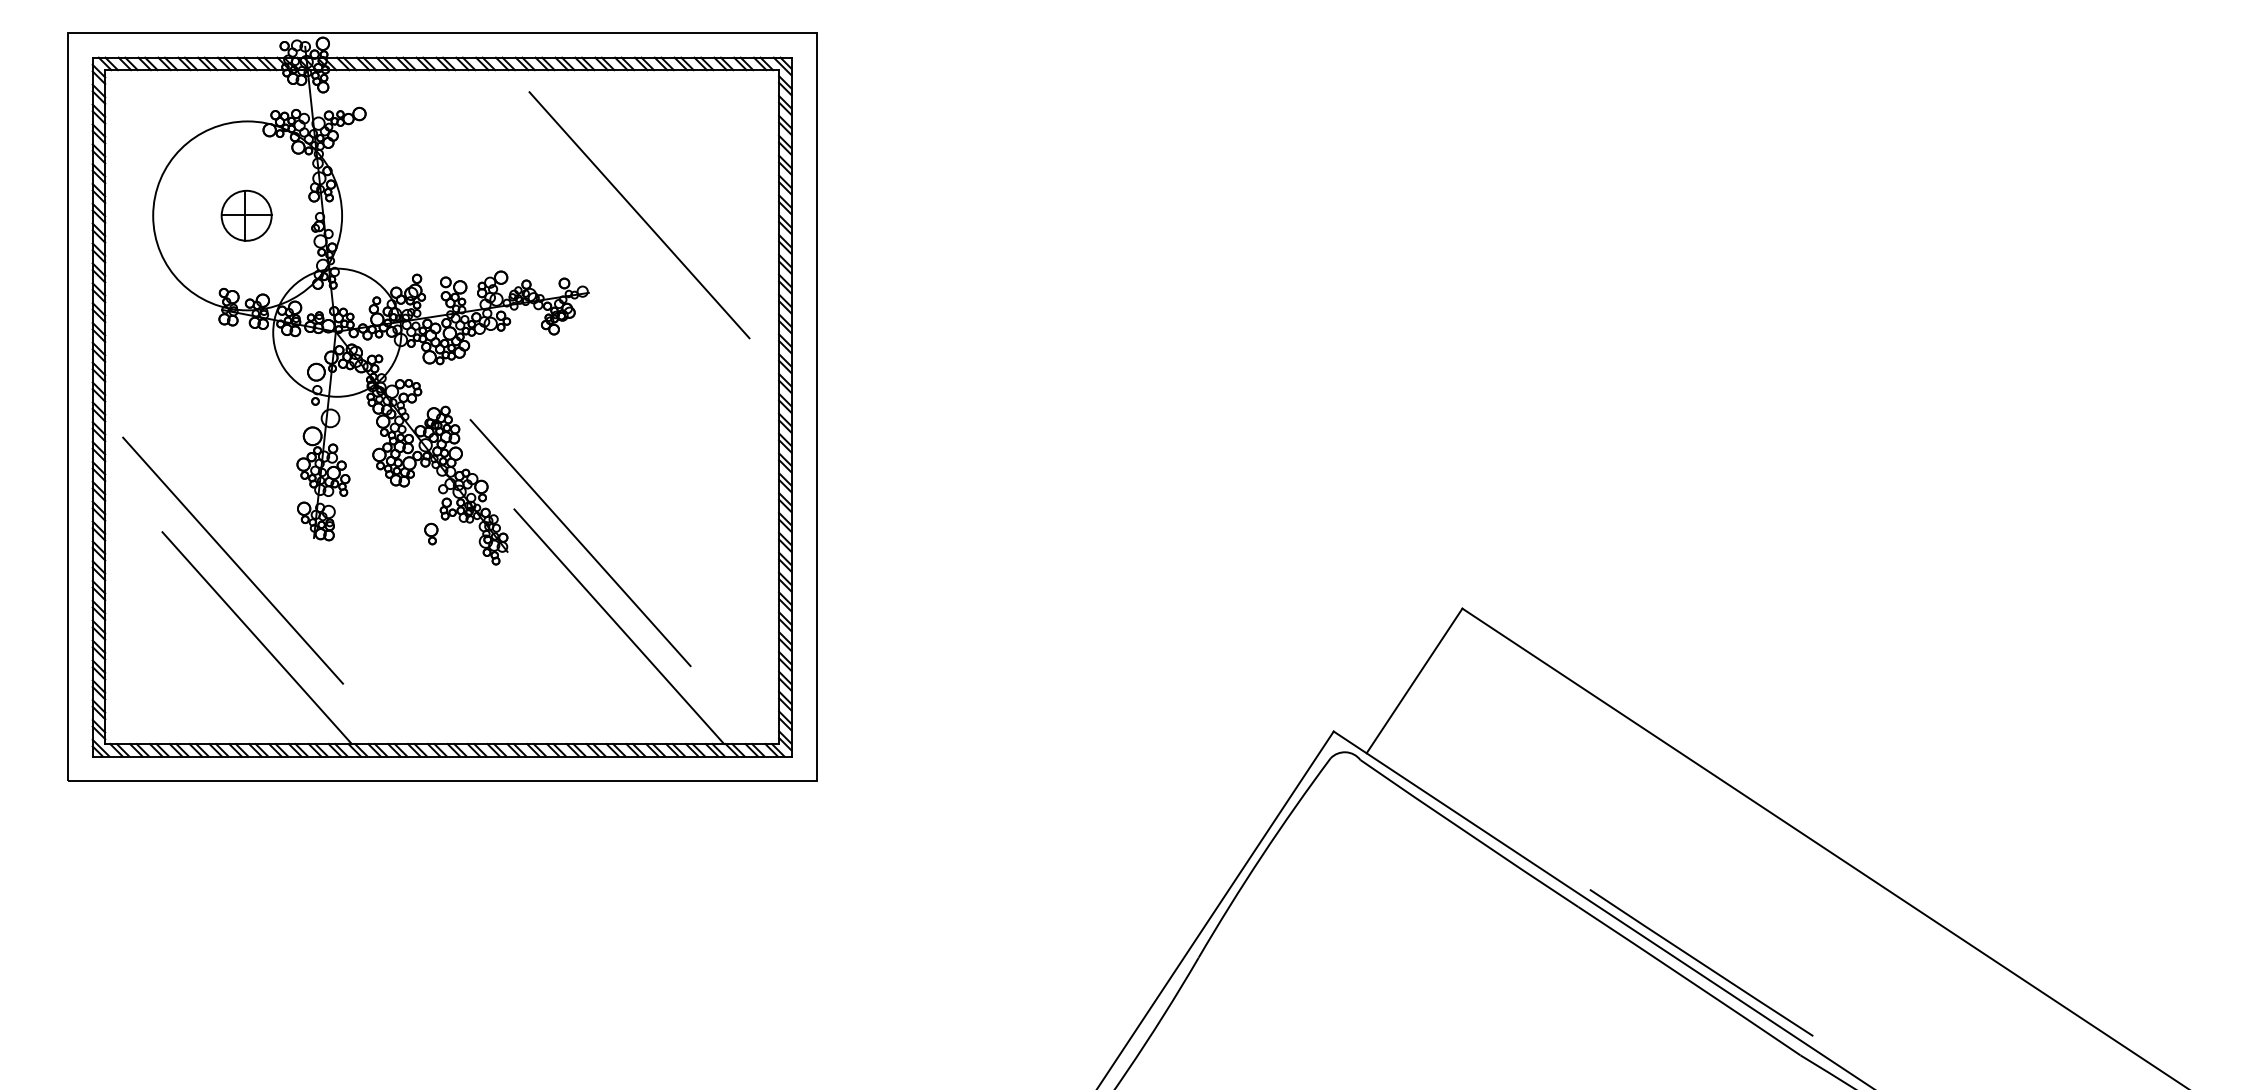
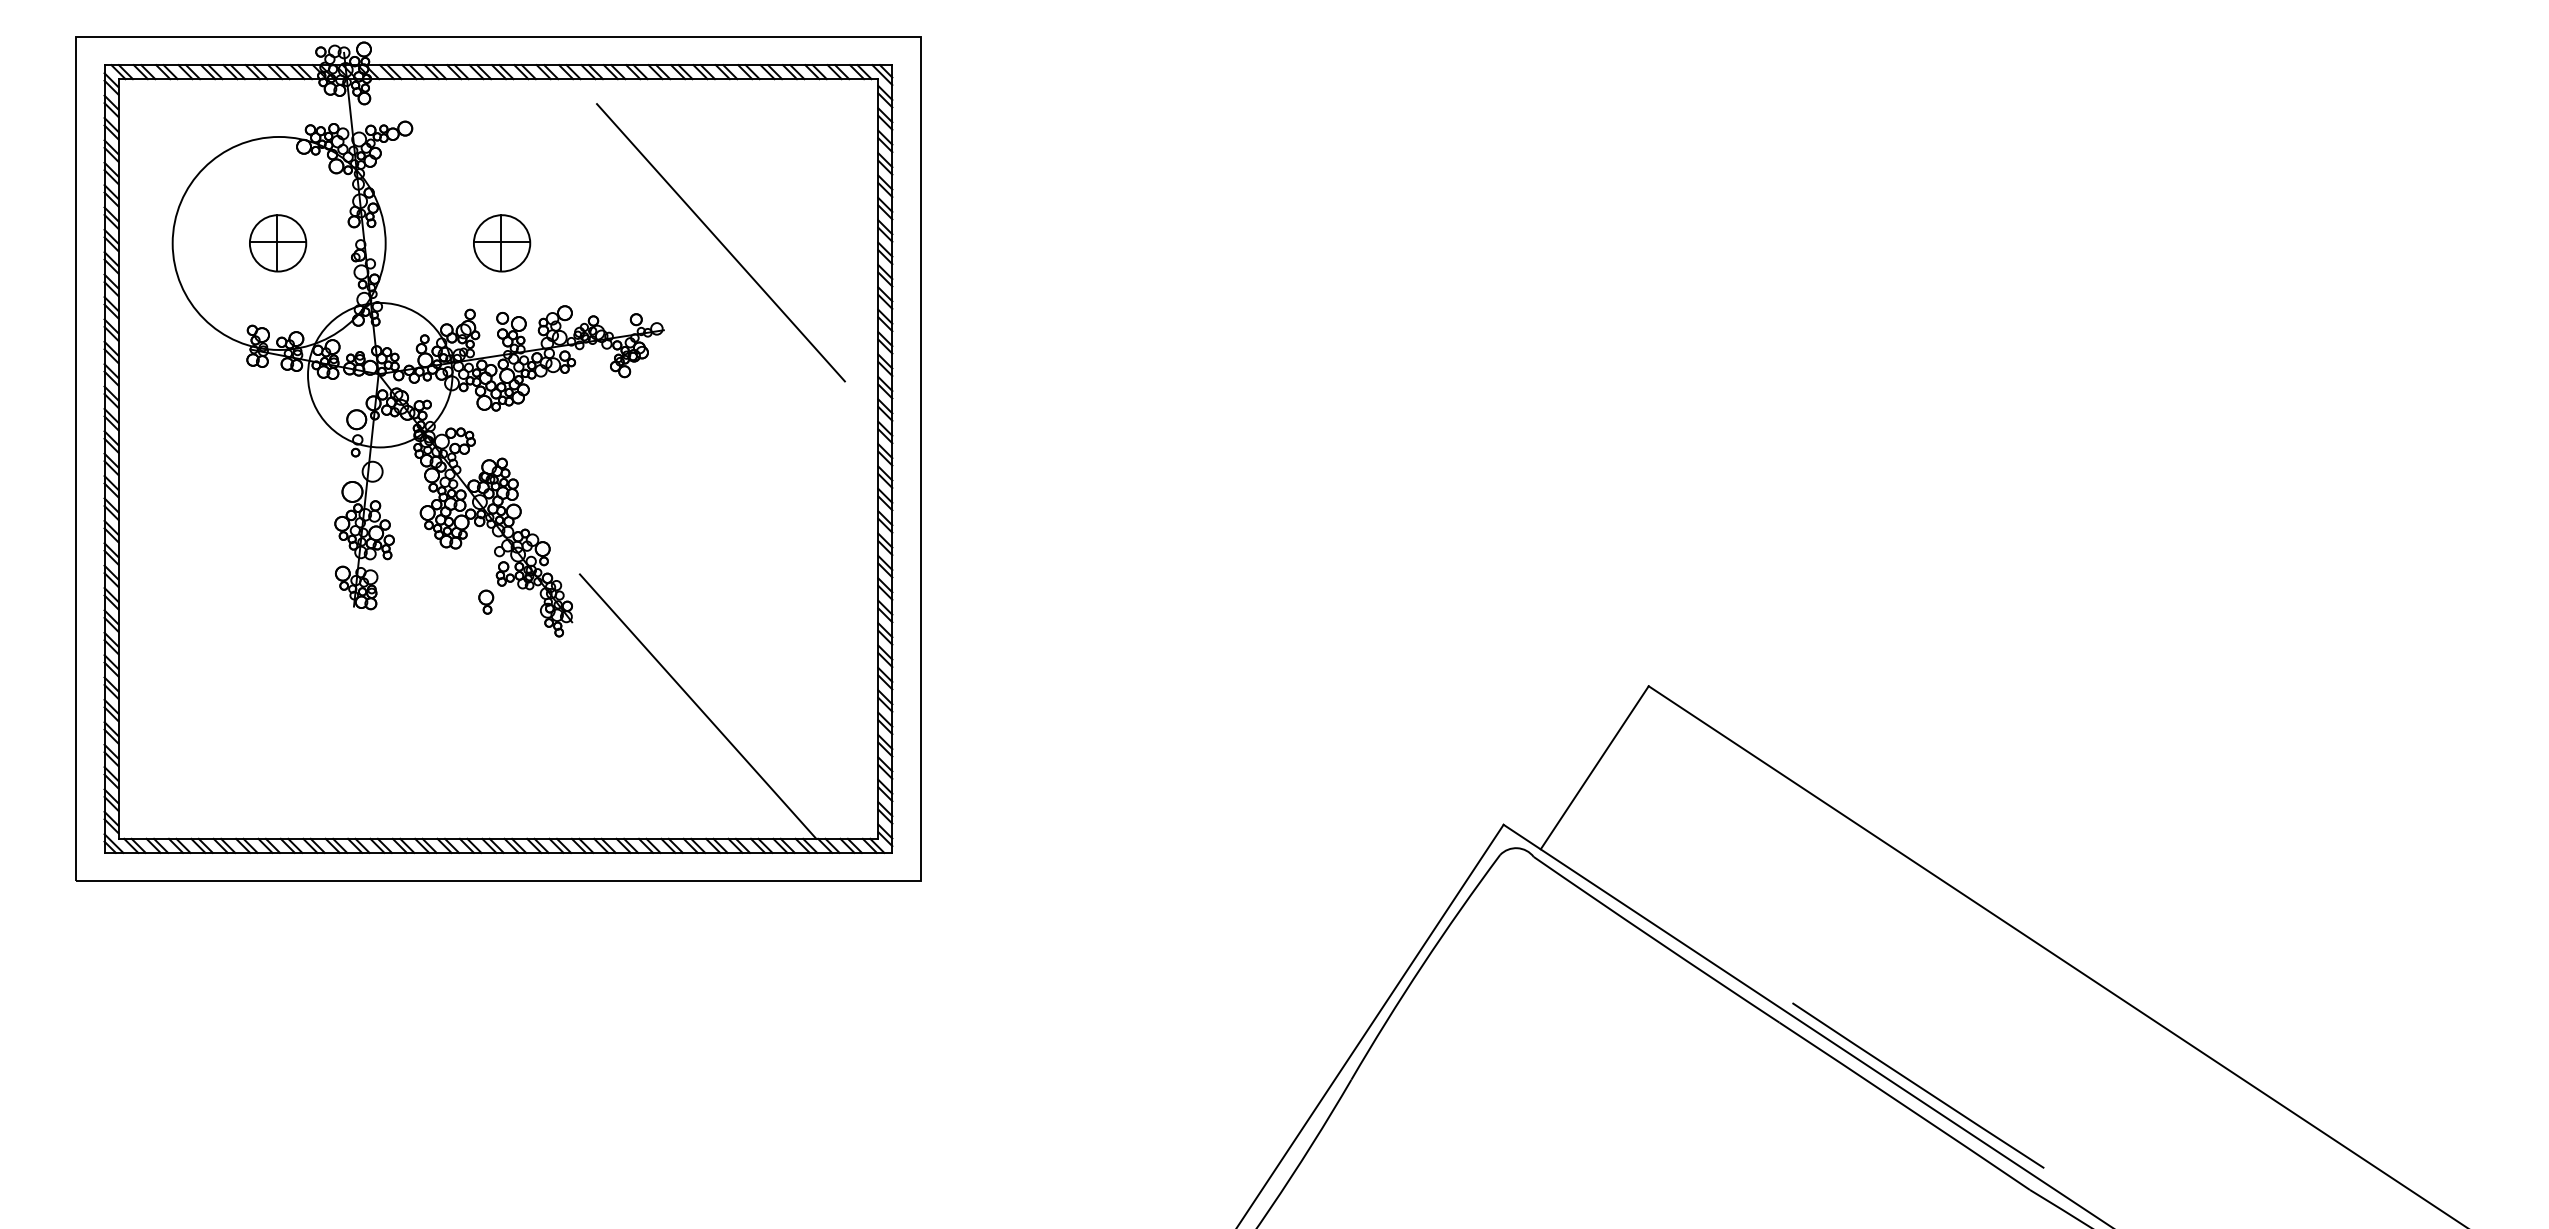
part: (445, 215) -> (502, 243), added
line: (580, 542) -> (654, 611), removed
line: (232, 560) -> (262, 631), removed
line: (256, 638) -> (289, 719), removed

